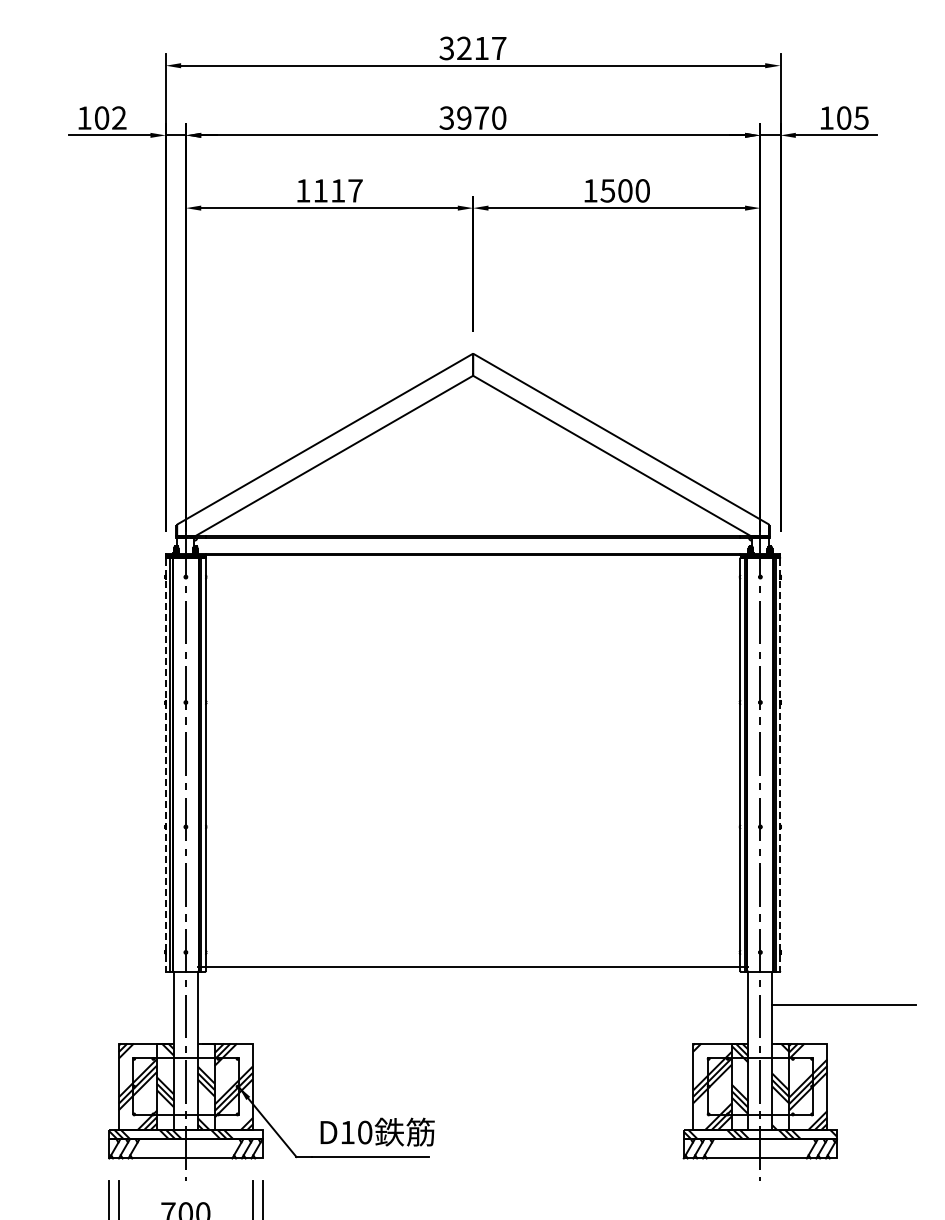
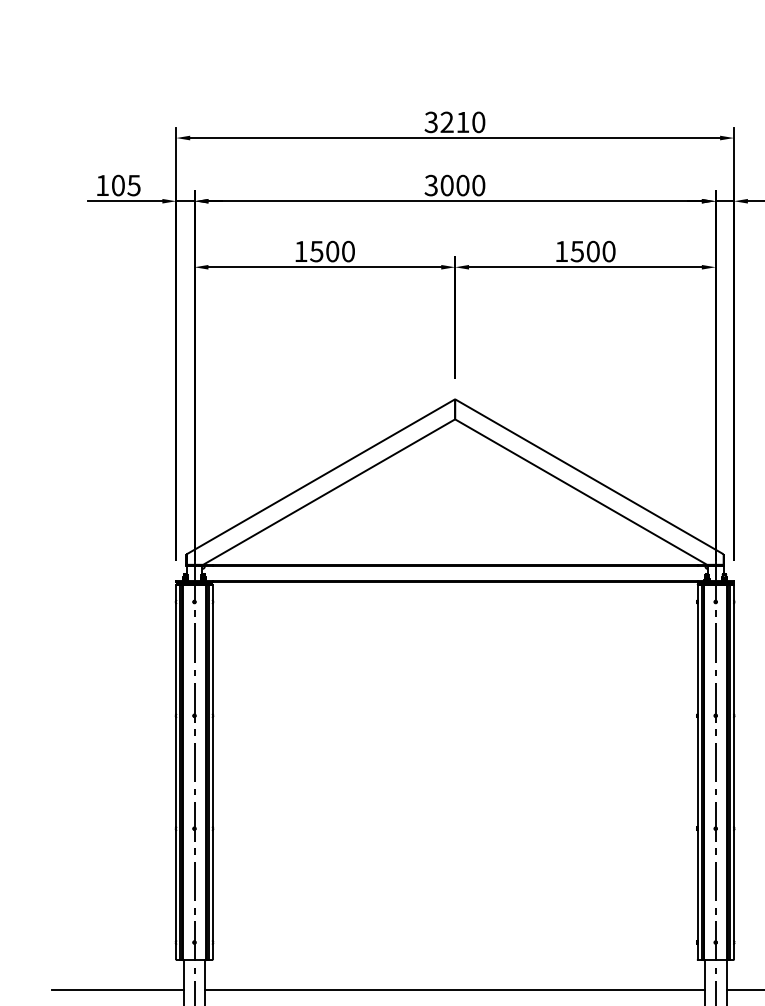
text: (499, 48) -> (479, 122), 3217 -> 3210
text: (118, 117) -> (133, 185), 102 -> 105
text: (472, 117) -> (454, 185), 3970 -> 3000
text: (337, 190) -> (332, 251), 1117 -> 1500
line: (165, 765) -> (176, 772), dashed -> solid
line: (780, 765) -> (734, 772), dashed -> solid
line: (472, 967) -> (454, 990), moved
line: (100, 1005) -> (117, 990), added

